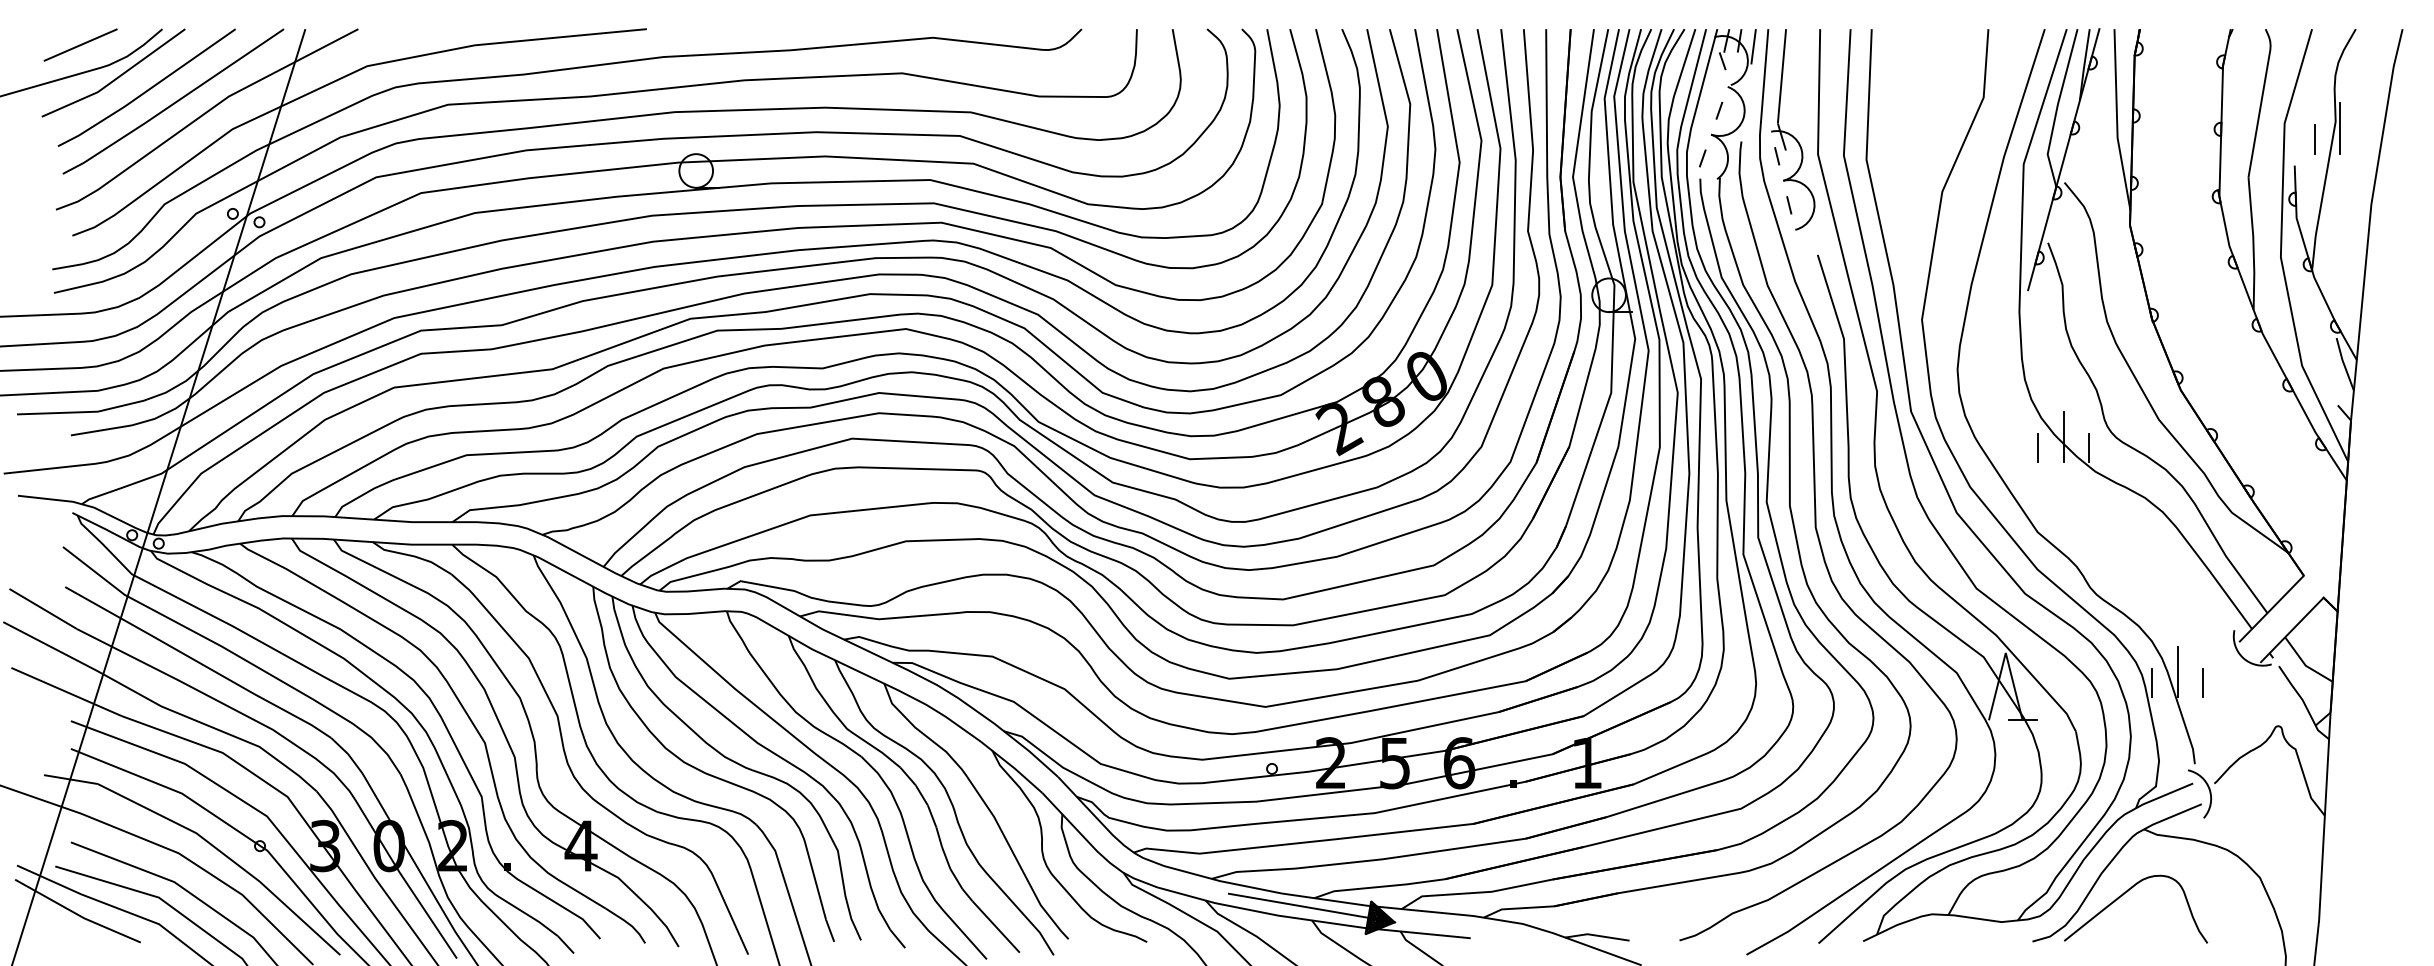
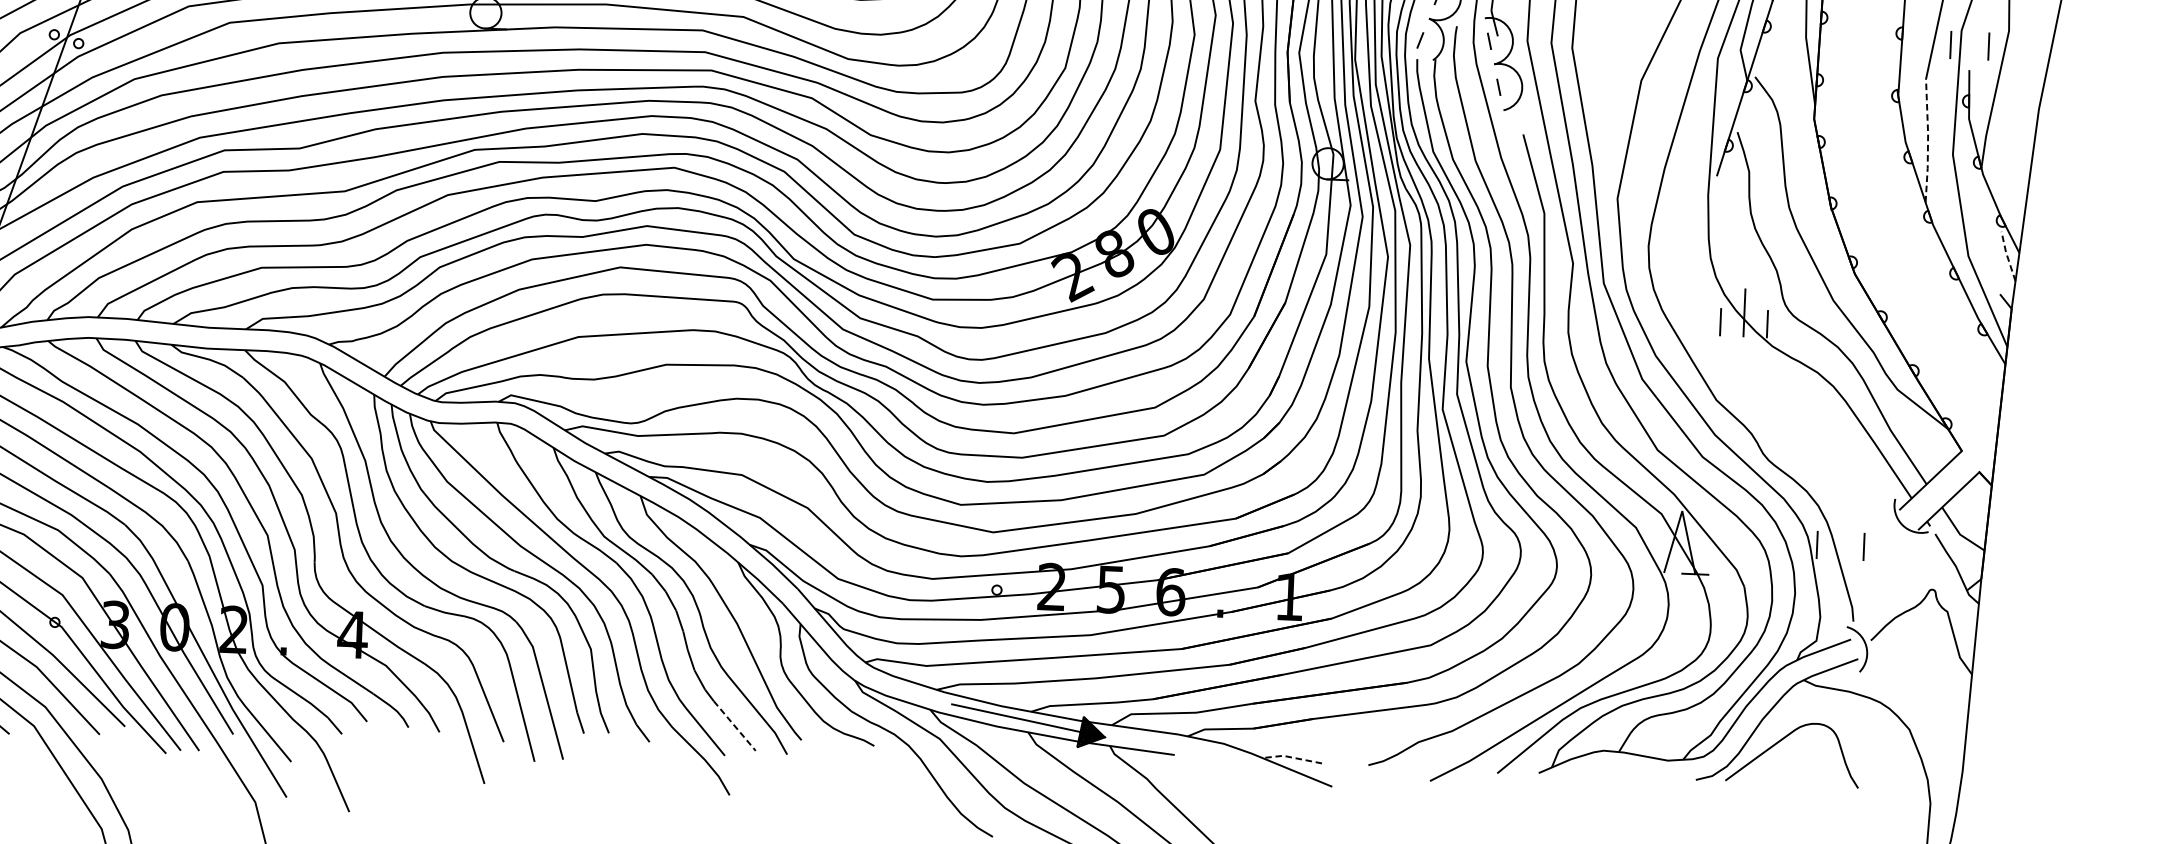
line: (2339, 128) -> (2012, 37), removed
line: (2273, 139) -> (1950, 45), added
line: (2253, 243) -> (1928, 140), solid -> dashed
line: (2343, 363) -> (2006, 255), solid -> dashed
line: (2177, 671) -> (1840, 534), removed
line: (996, 926) -> (735, 725), solid -> dashed
line: (1596, 935) -> (1291, 757), solid -> dashed

